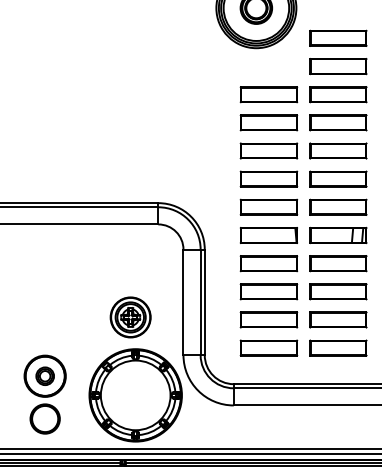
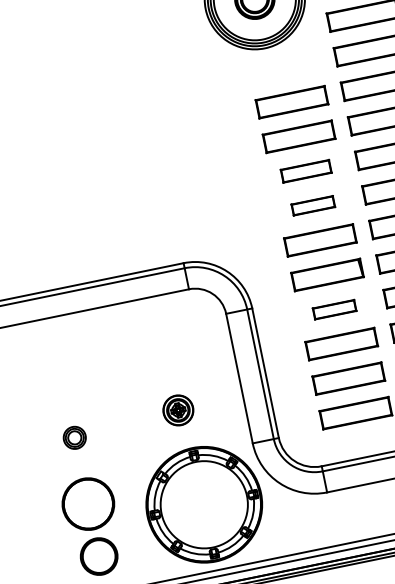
part: (268, 150) -> (305, 170), size x0.7
part: (268, 178) -> (312, 205), size x0.6
part: (268, 263) -> (333, 309), size x0.6
part: (130, 317) -> (178, 410), size x0.6
part: (44, 375) -> (73, 437), moved

